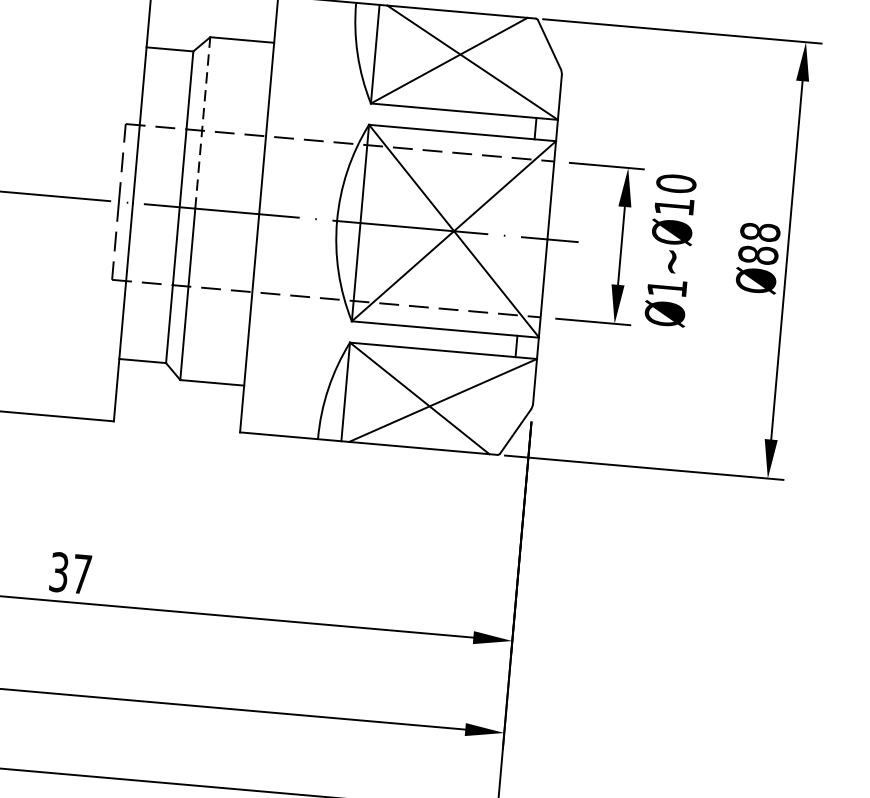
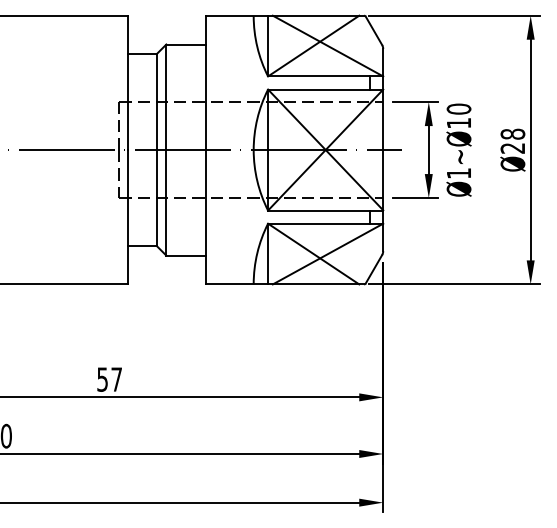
line: (202, 123) -> (166, 97), dashed -> solid
text: (757, 253) -> (512, 147), Ø88 -> Ø28
text: (58, 572) -> (102, 379), 37 -> 57

